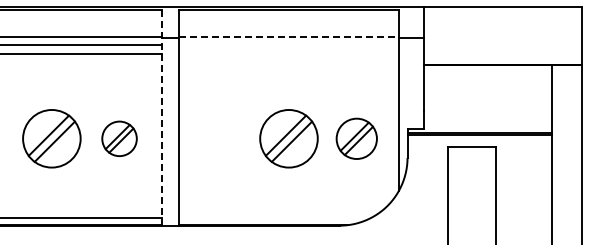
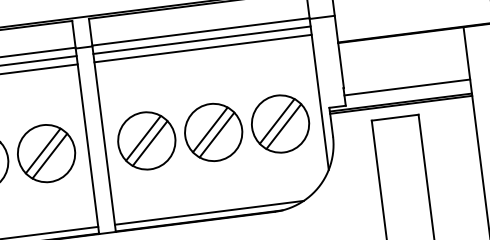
line: (289, 36) -> (201, 31), dashed -> solid
line: (288, 45) -> (201, 40), added
line: (288, 53) -> (202, 48), added
line: (161, 117) -> (85, 127), dashed -> solid
line: (487, 118) -> (407, 87), added
part: (119, 138) -> (46, 153), size x1.67
part: (220, 138) -> (146, 140), added
part: (356, 138) -> (280, 123), size x1.43
line: (274, 218) -> (209, 212), added

